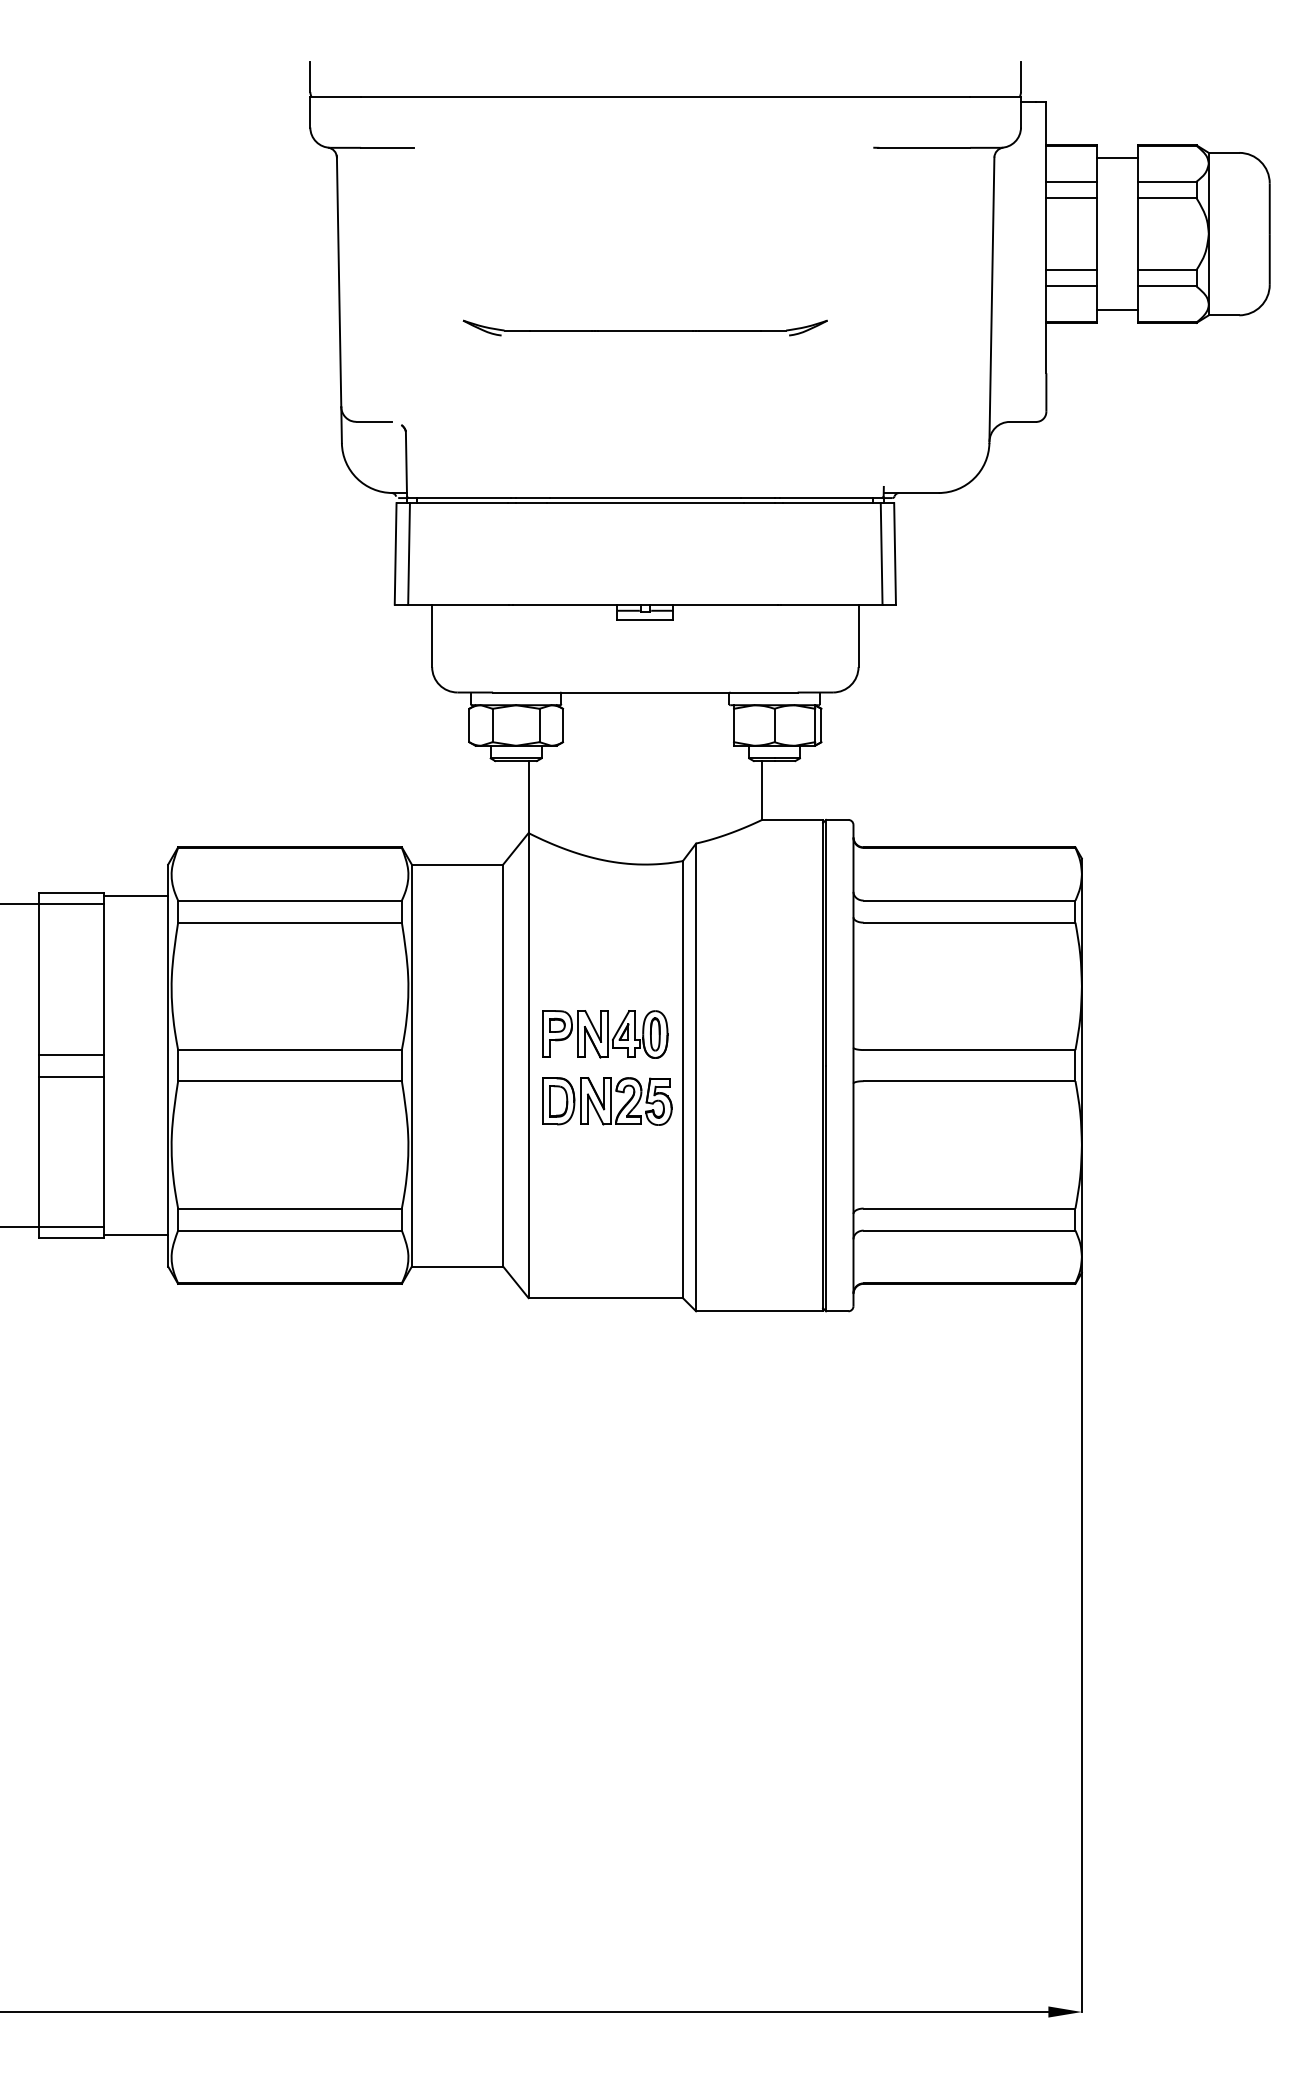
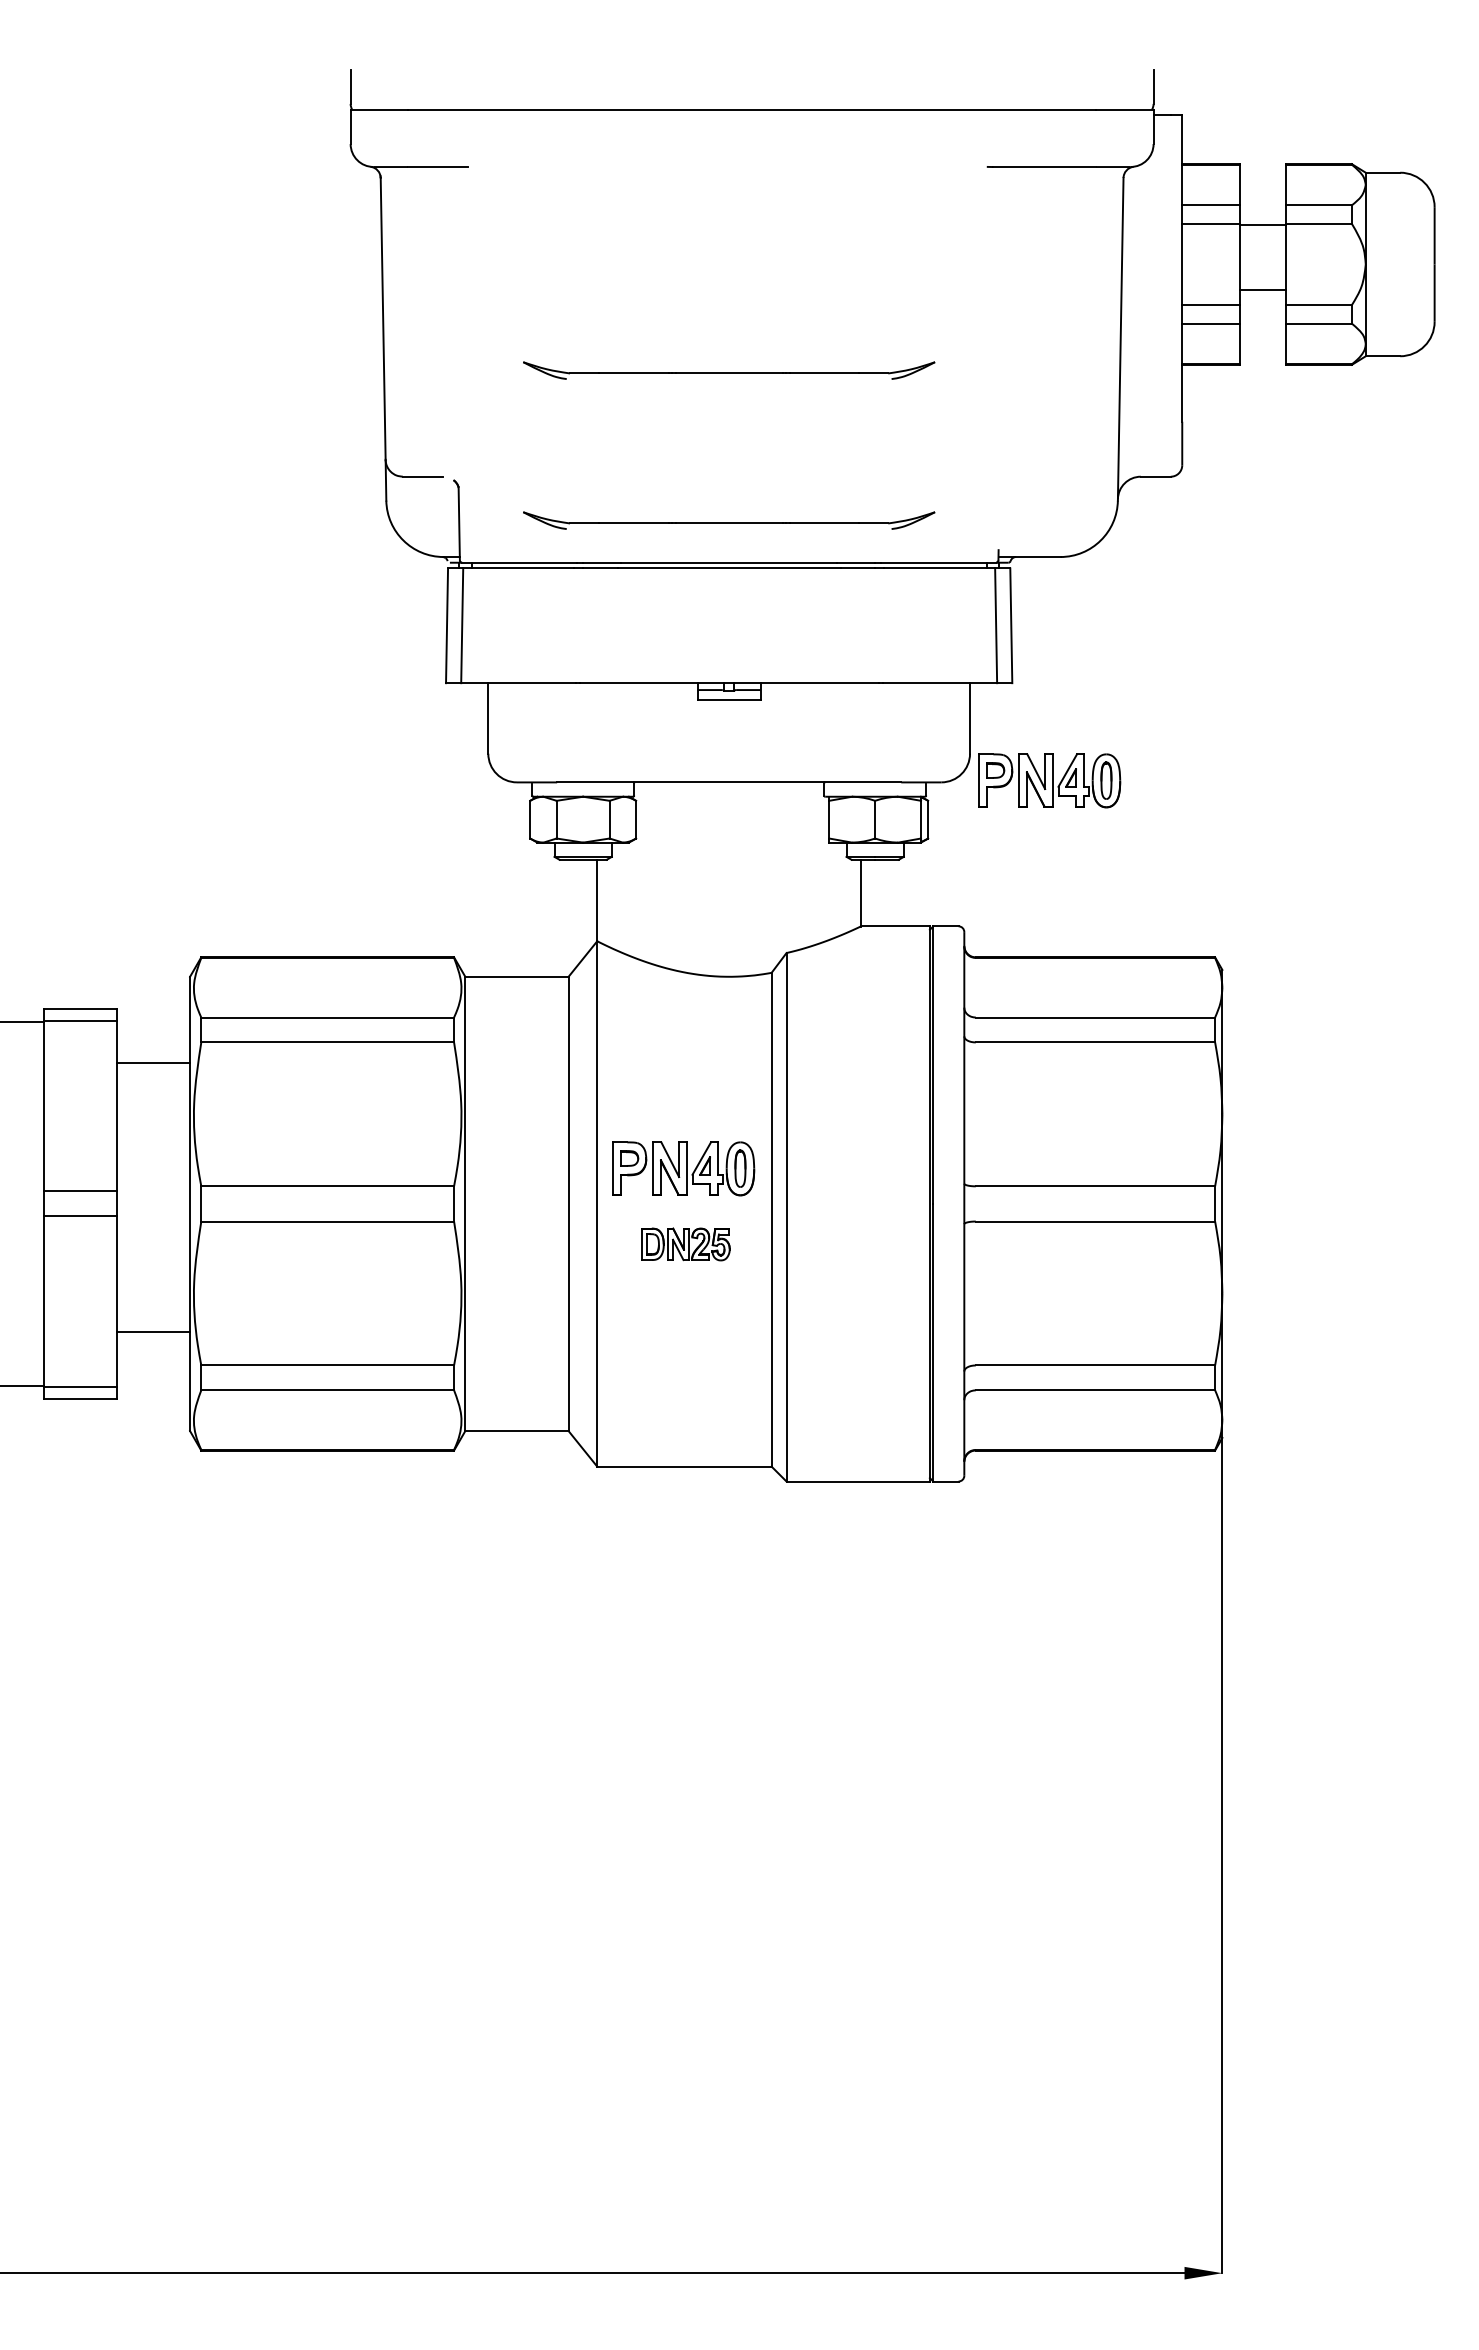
line: (1117, 157) -> (1262, 225), moved
line: (1117, 310) -> (1262, 289), moved
part: (645, 460) -> (729, 520), added
part: (928, 690) -> (1049, 780), added
line: (135, 896) -> (153, 1063), moved
part: (606, 1101) -> (685, 1244), size x0.6
line: (135, 1235) -> (153, 1331), moved

